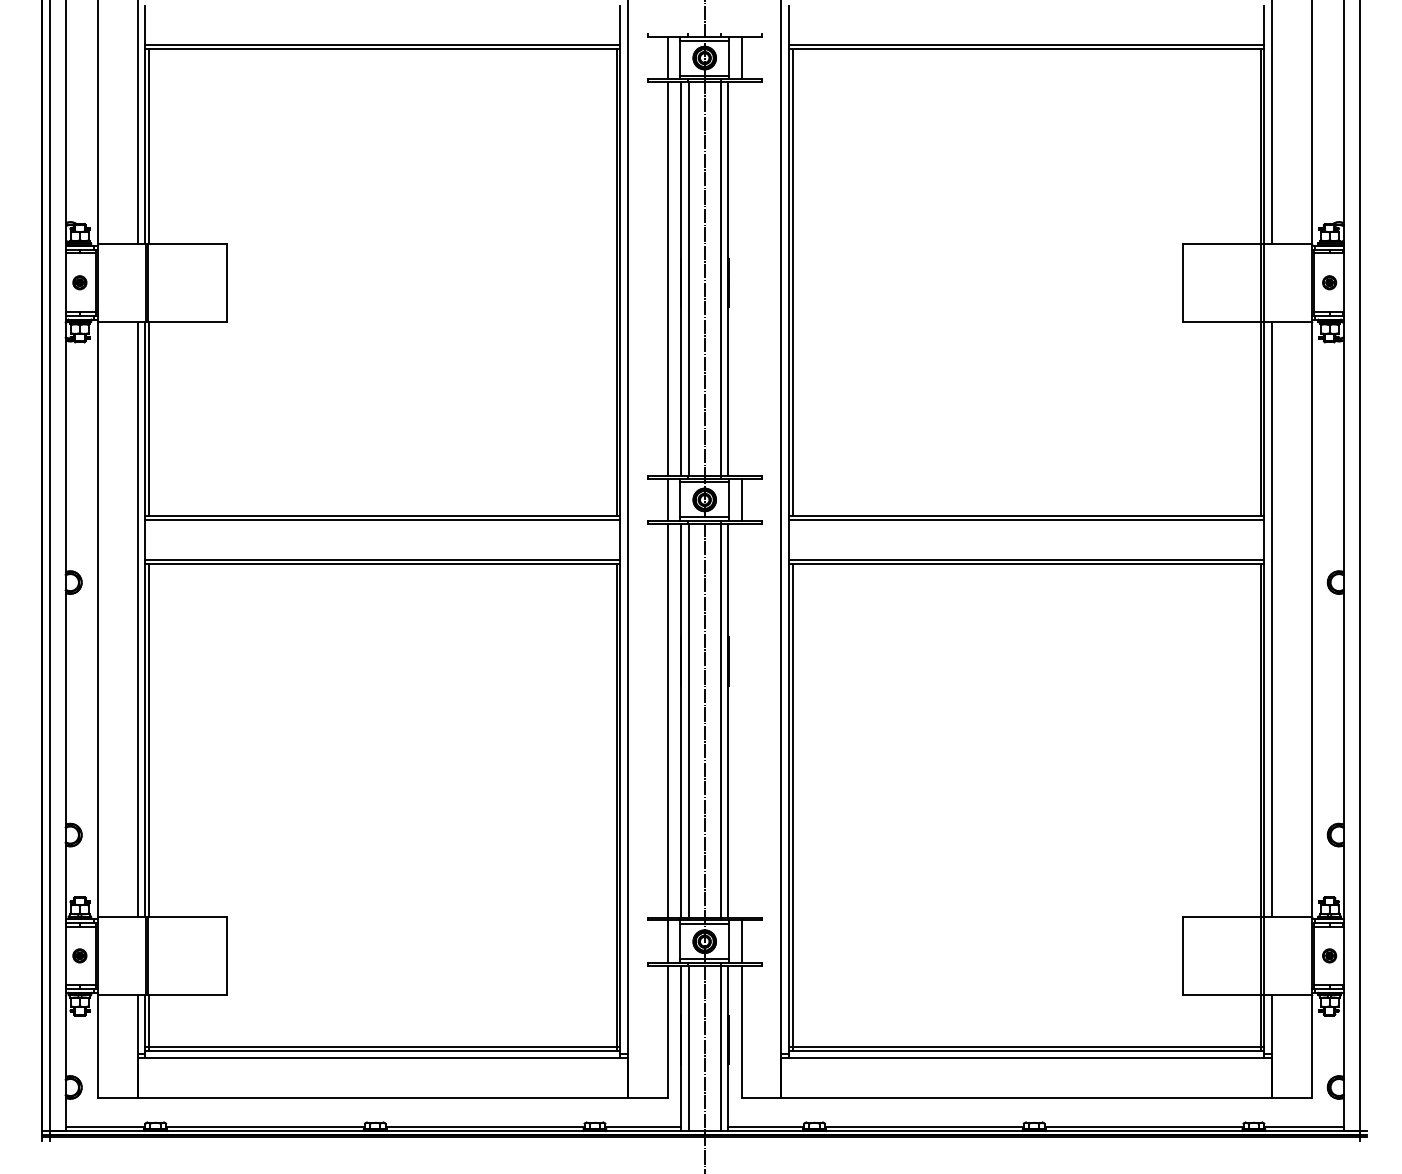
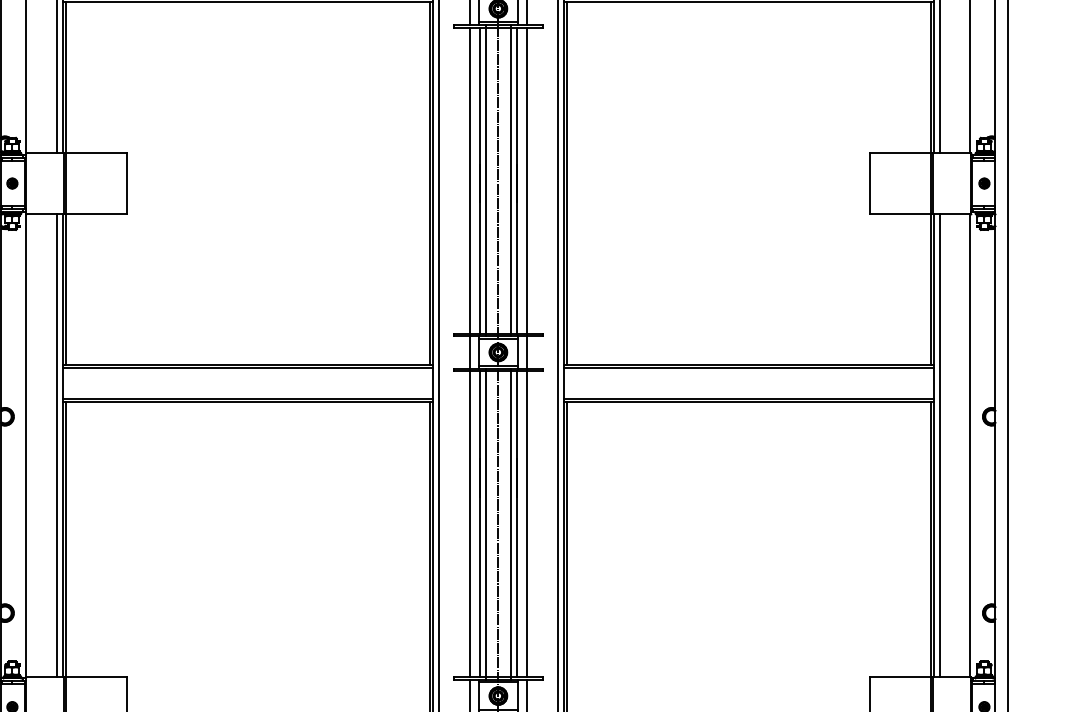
line: (741, 278) -> (526, 180), added
line: (741, 720) -> (526, 524), added

